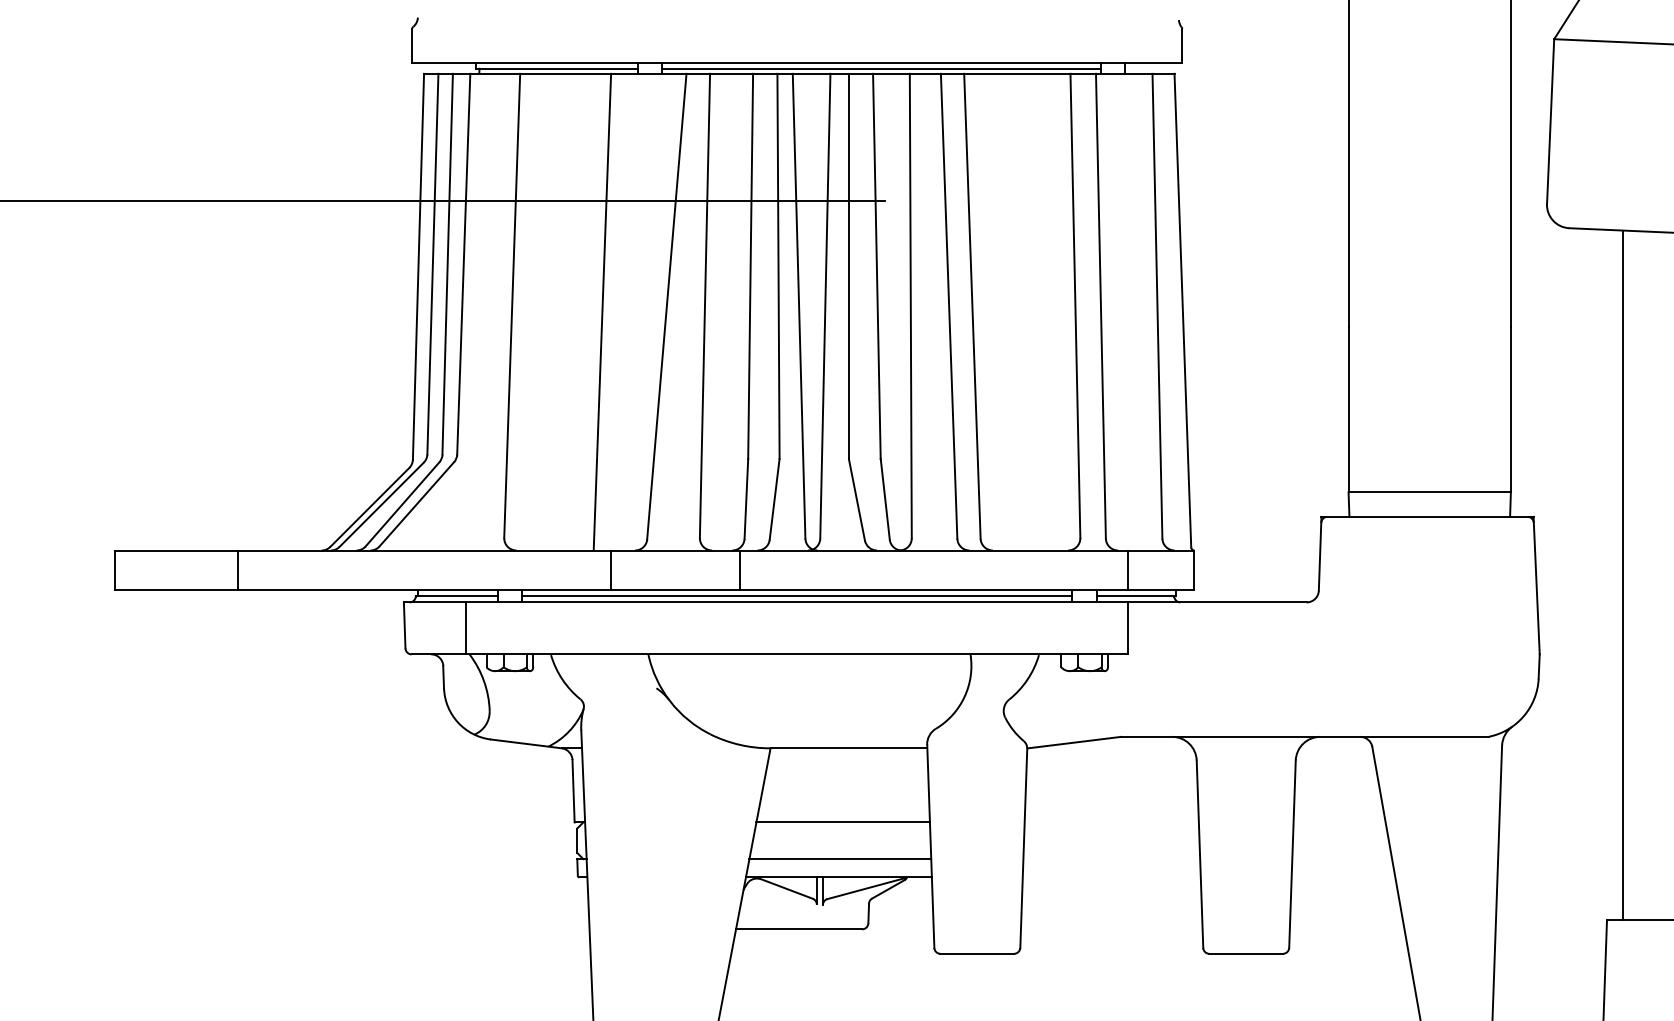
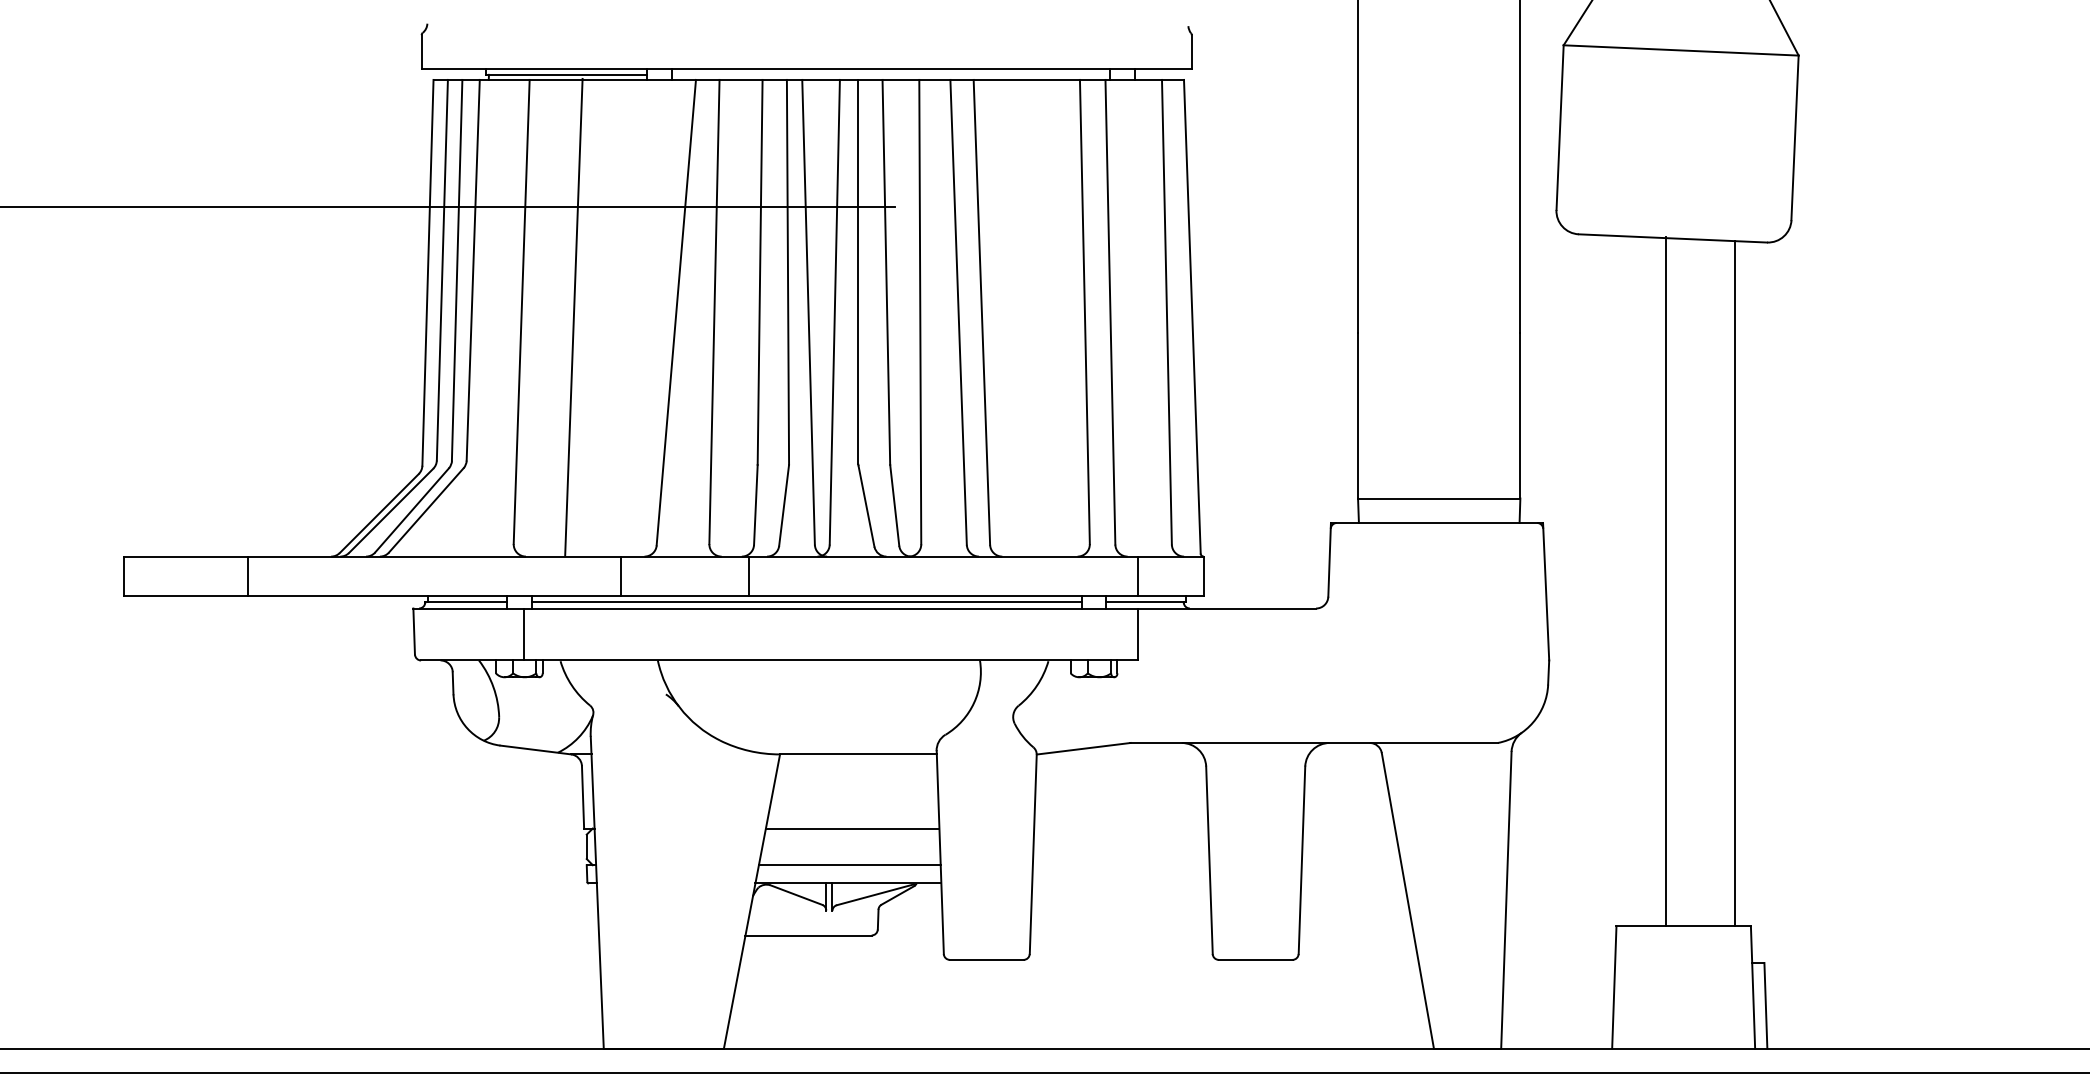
line: (881, 68) -> (890, 74), removed
line: (602, 311) -> (573, 316), moved
line: (1623, 575) -> (1666, 581), moved
line: (466, 628) -> (524, 634), moved

